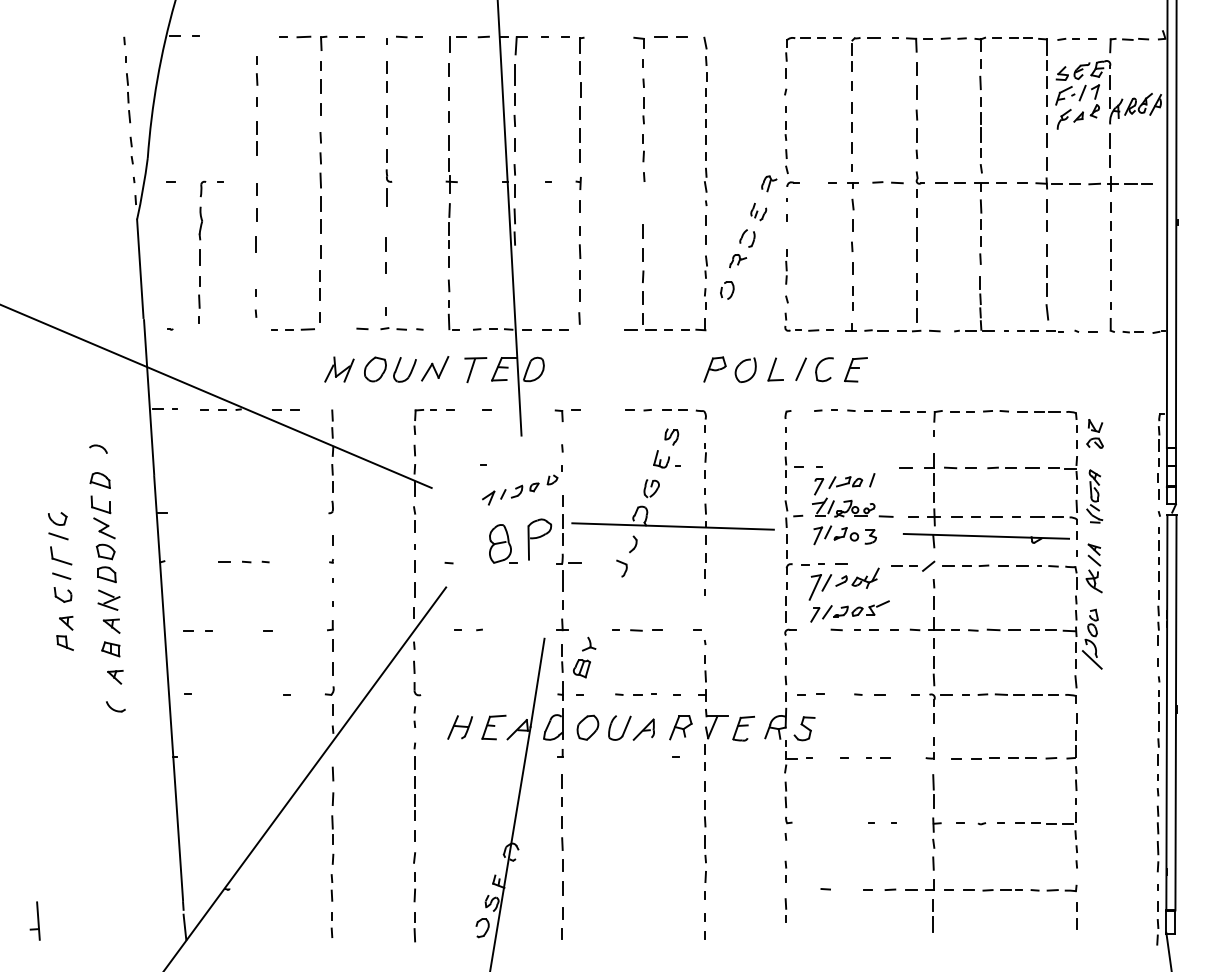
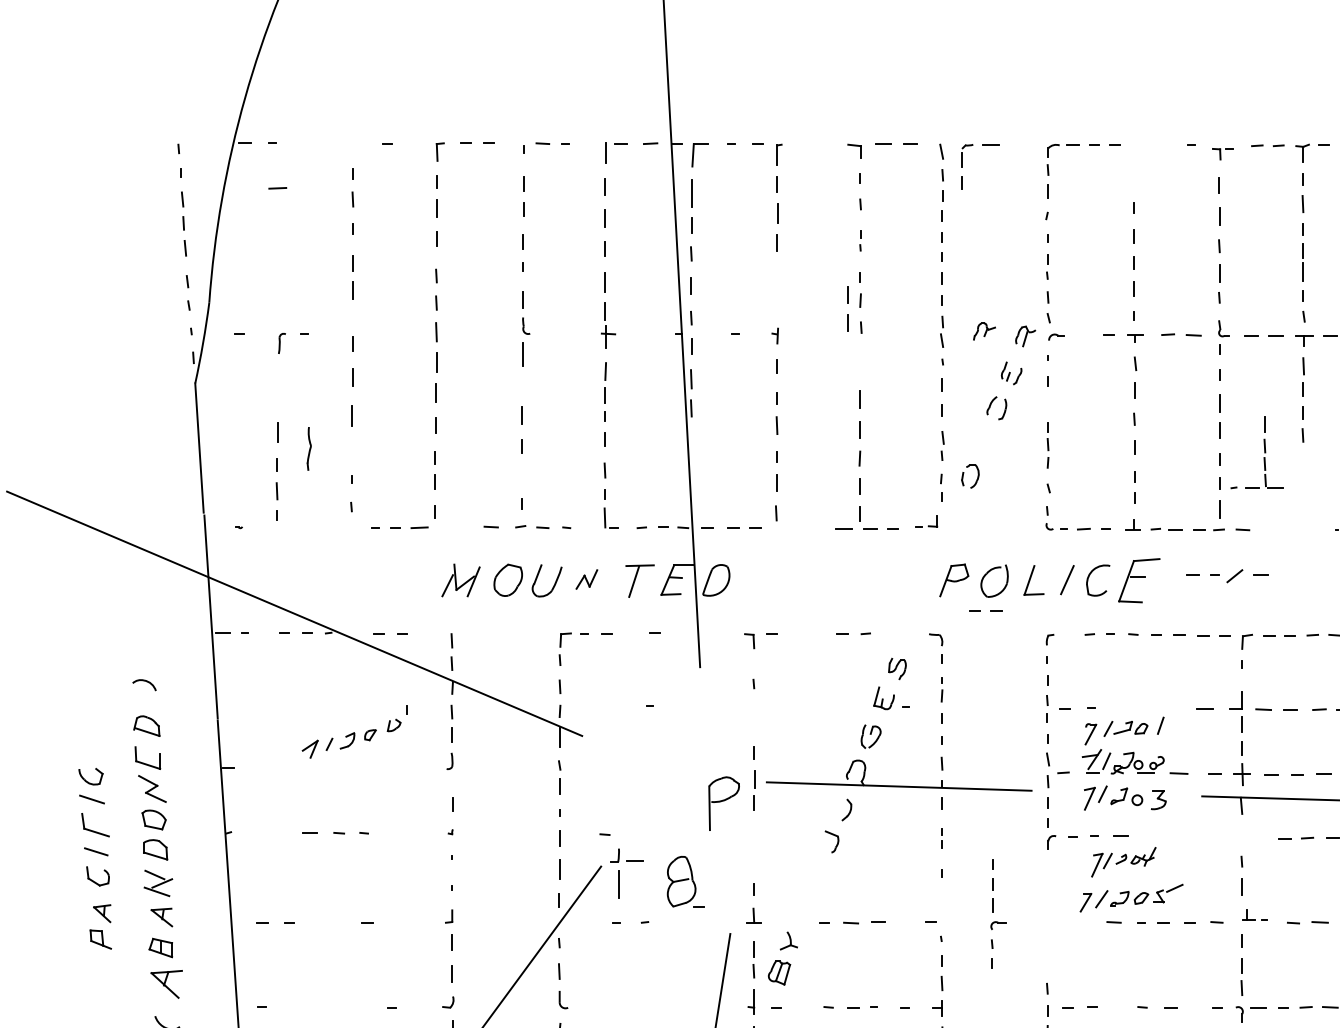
line: (303, 36) -> (277, 187), moved
part: (919, 44) -> (1222, 153), size x0.6
part: (852, 54) -> (962, 166), moved
part: (643, 110) -> (860, 240), size x0.6
line: (579, 142) -> (847, 304), moved
part: (200, 223) -> (308, 449), moved
part: (738, 261) -> (985, 332), moved
part: (974, 304) -> (1256, 452), moved
part: (693, 324) -> (925, 521), size x0.7
part: (435, 368) -> (587, 579), size x0.6
part: (855, 369) -> (1138, 580), size x1.4
line: (671, 409) -> (981, 609), moved
part: (522, 485) -> (354, 732), moved
part: (503, 543) -> (685, 881), moved
part: (705, 565) -> (941, 837), size x0.6
part: (922, 565) -> (1226, 575), moved
part: (568, 572) -> (626, 873), moved
part: (843, 583) -> (1122, 861), size x0.7
part: (790, 623) -> (998, 913), moved
part: (943, 623) -> (1254, 913), size x0.6
part: (115, 677) -> (166, 984), size x1.6

